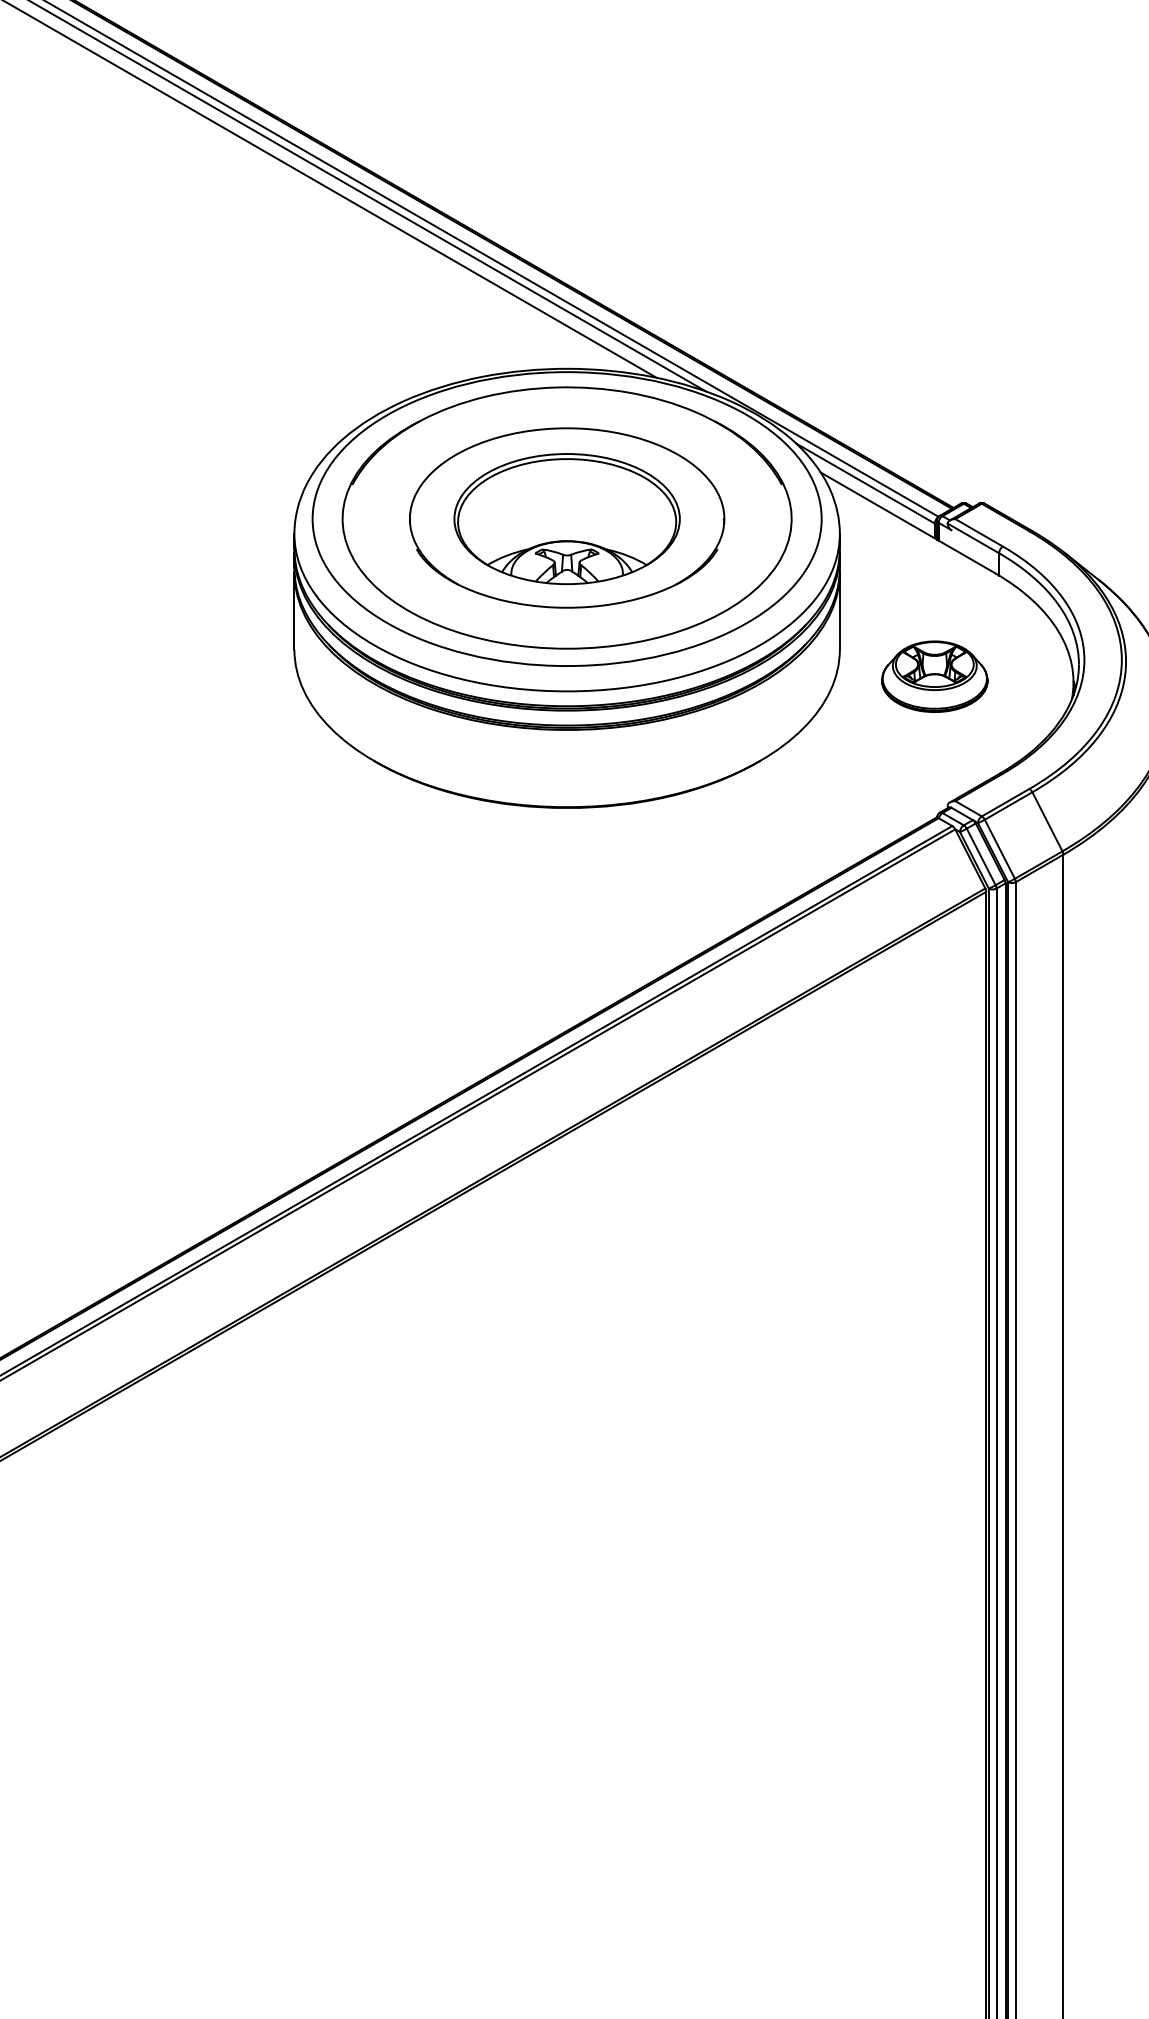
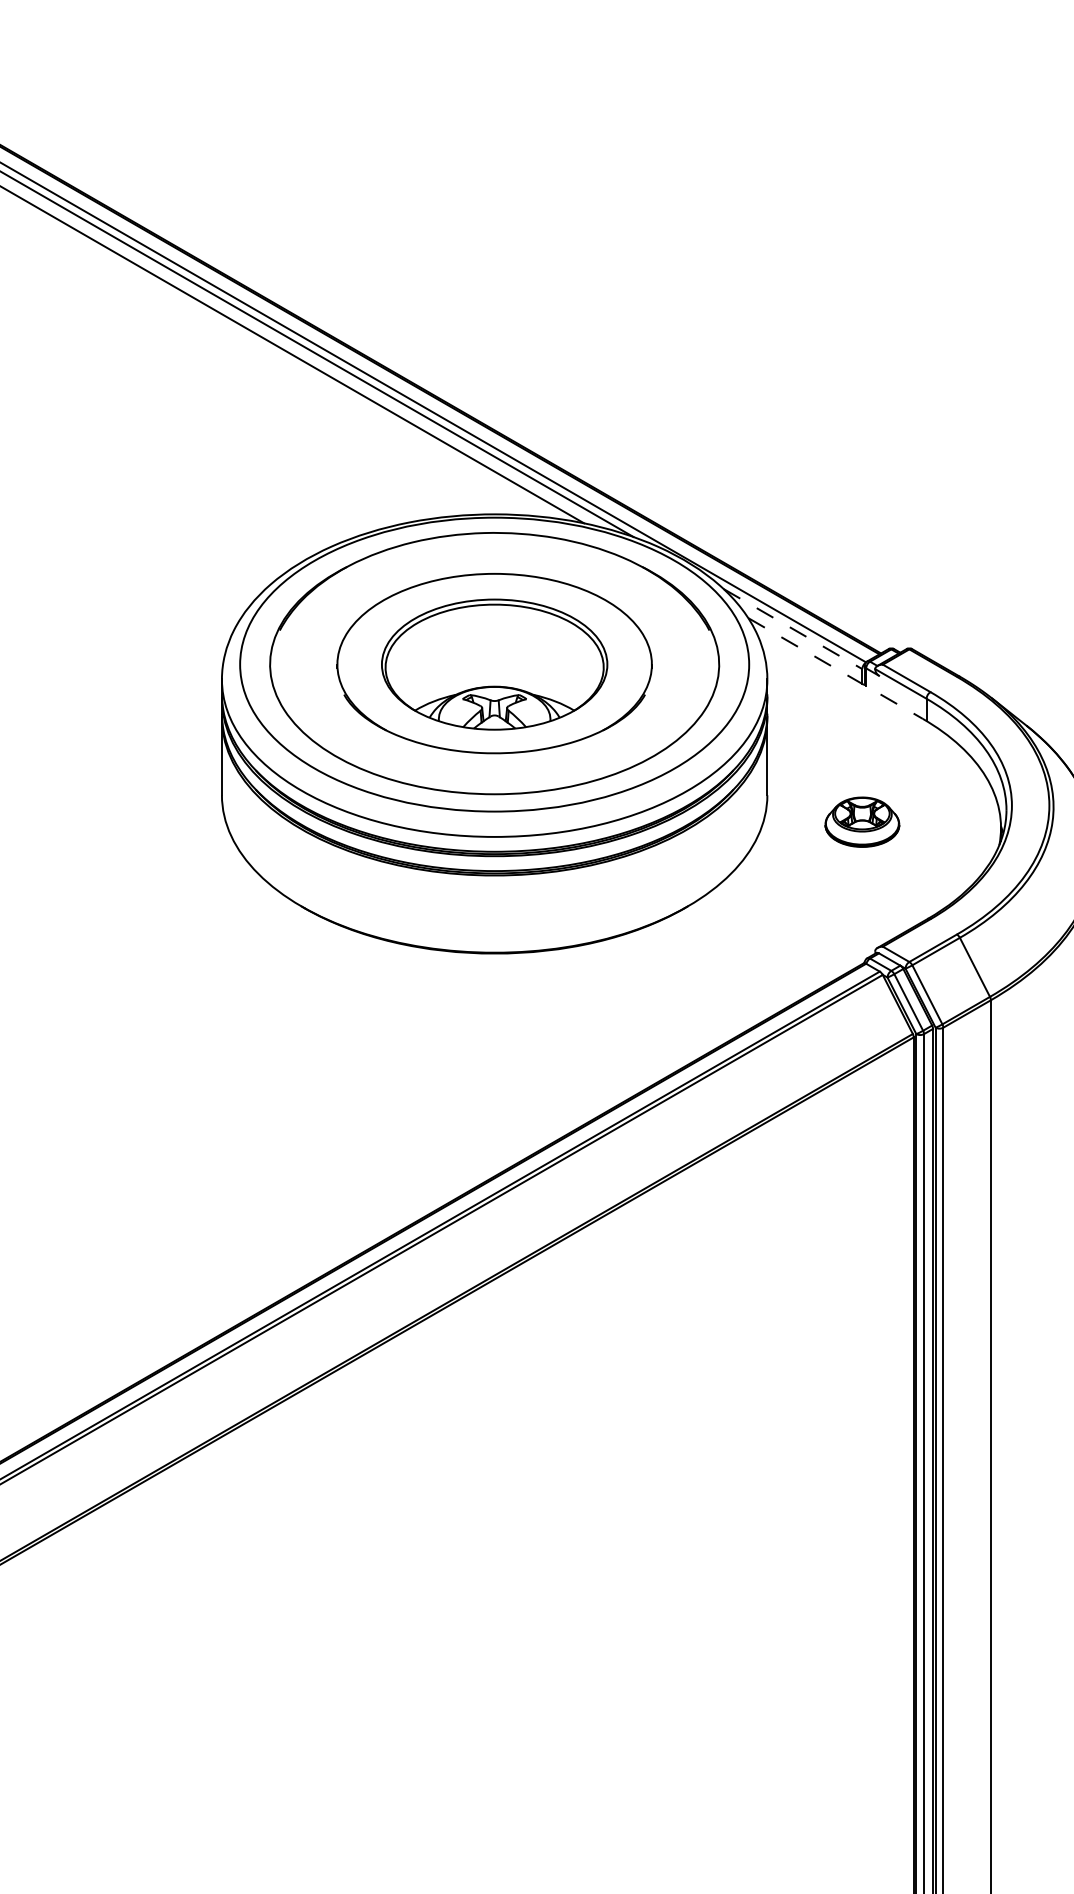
line: (865, 483) -> (793, 629), solid -> dashed
line: (908, 522) -> (836, 668), solid -> dashed
part: (934, 676) -> (862, 822), size x0.7

